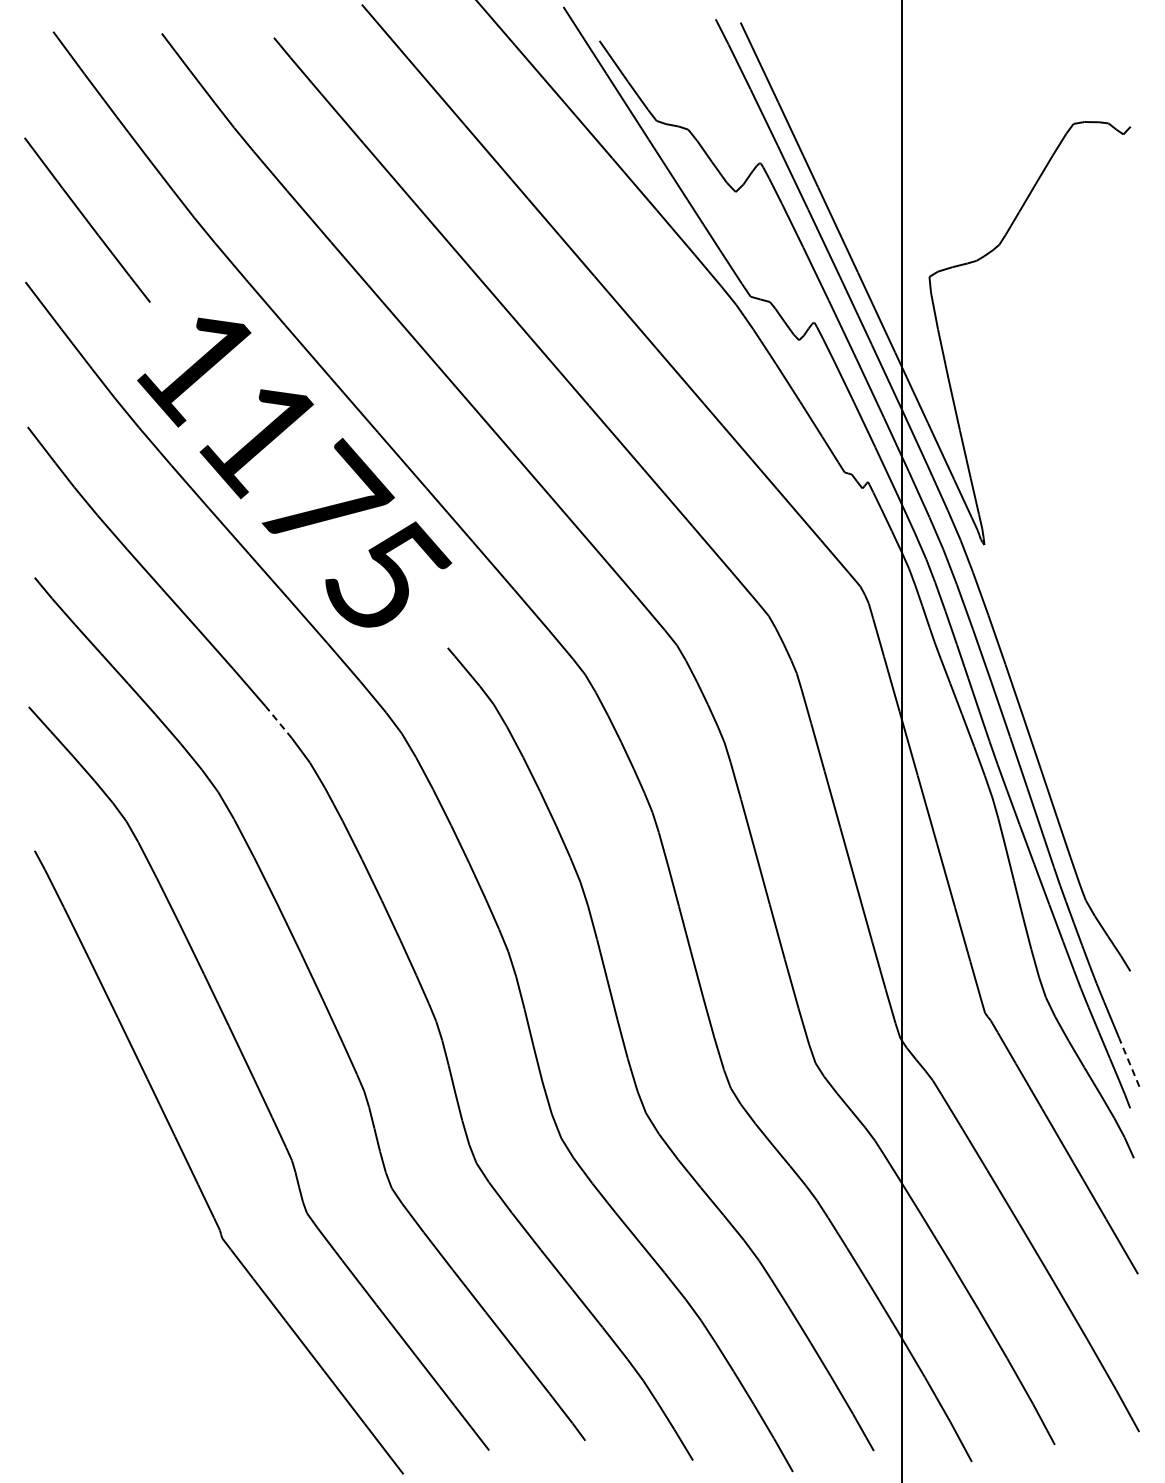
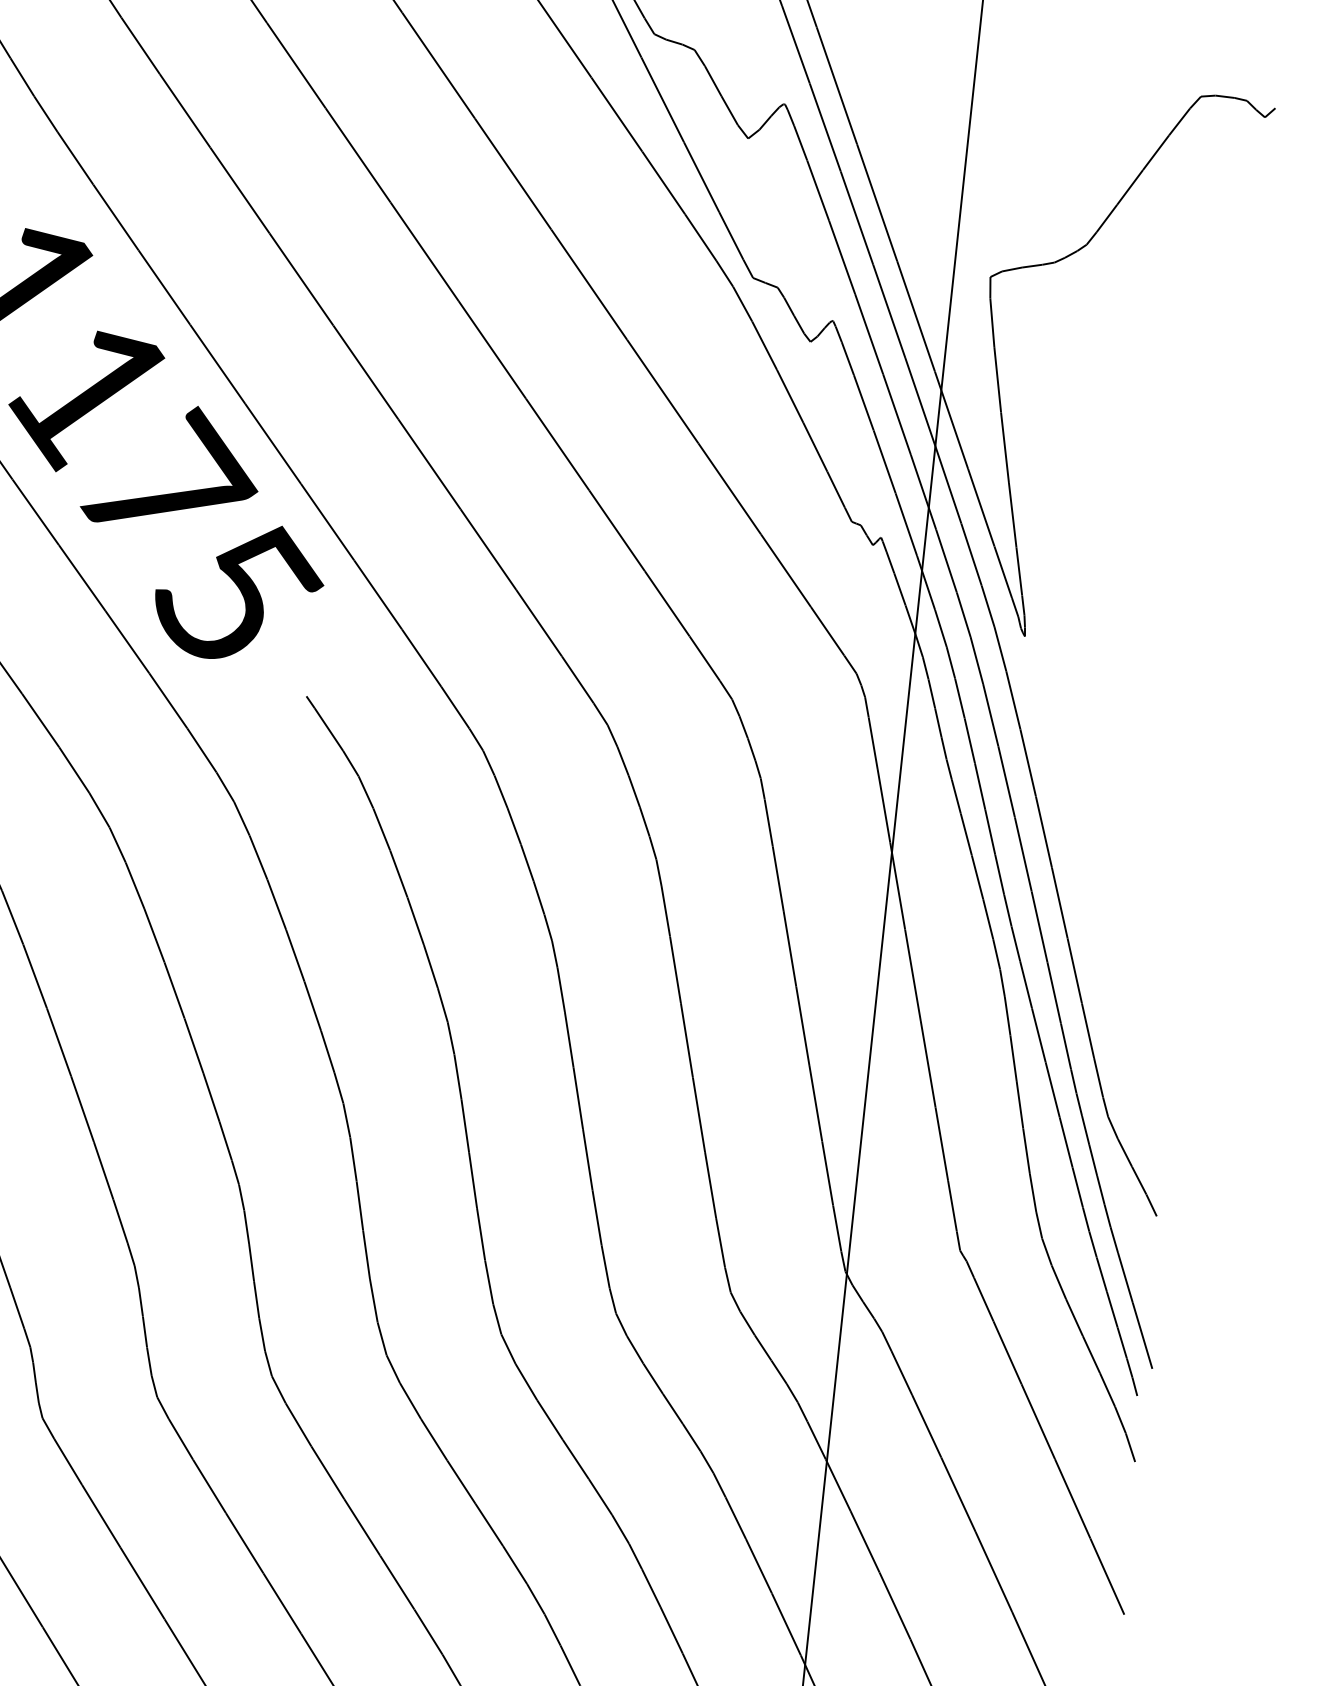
line: (278, 722) -> (73, 770), dashed -> solid
line: (1129, 1062) -> (1142, 1335), dashed -> solid

